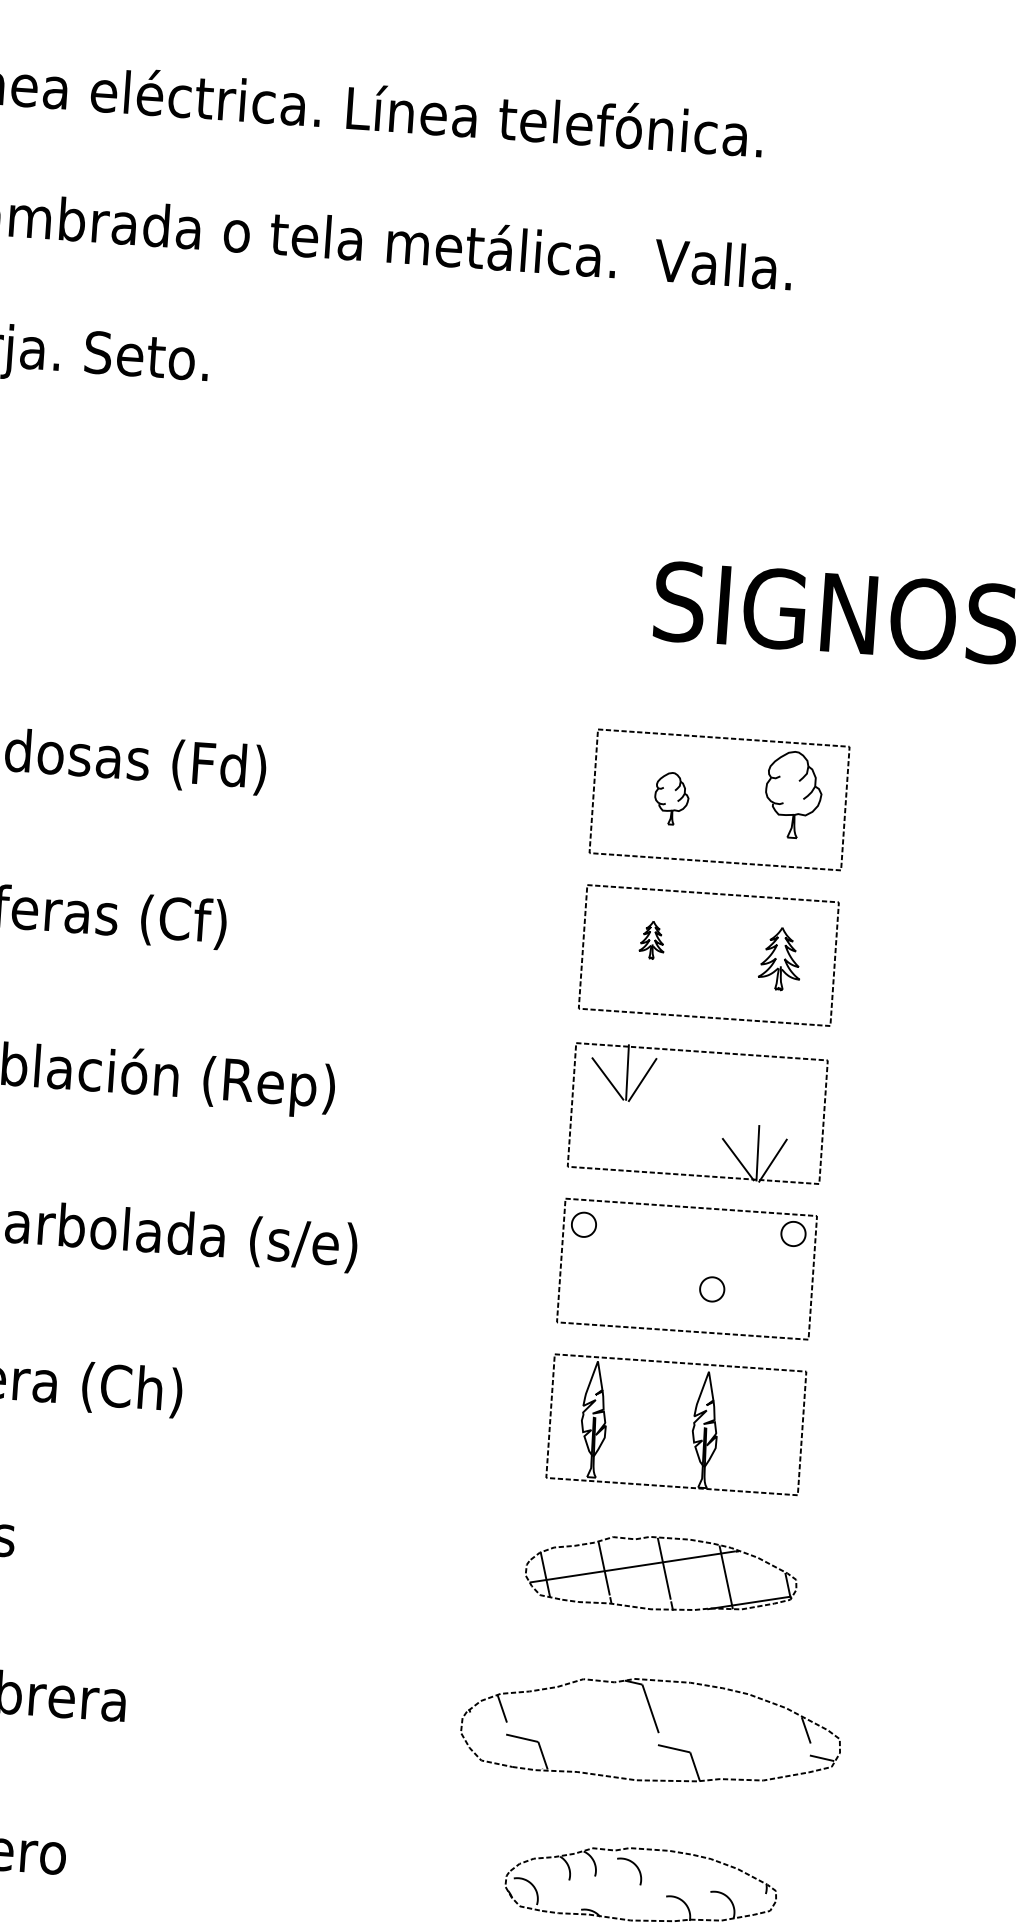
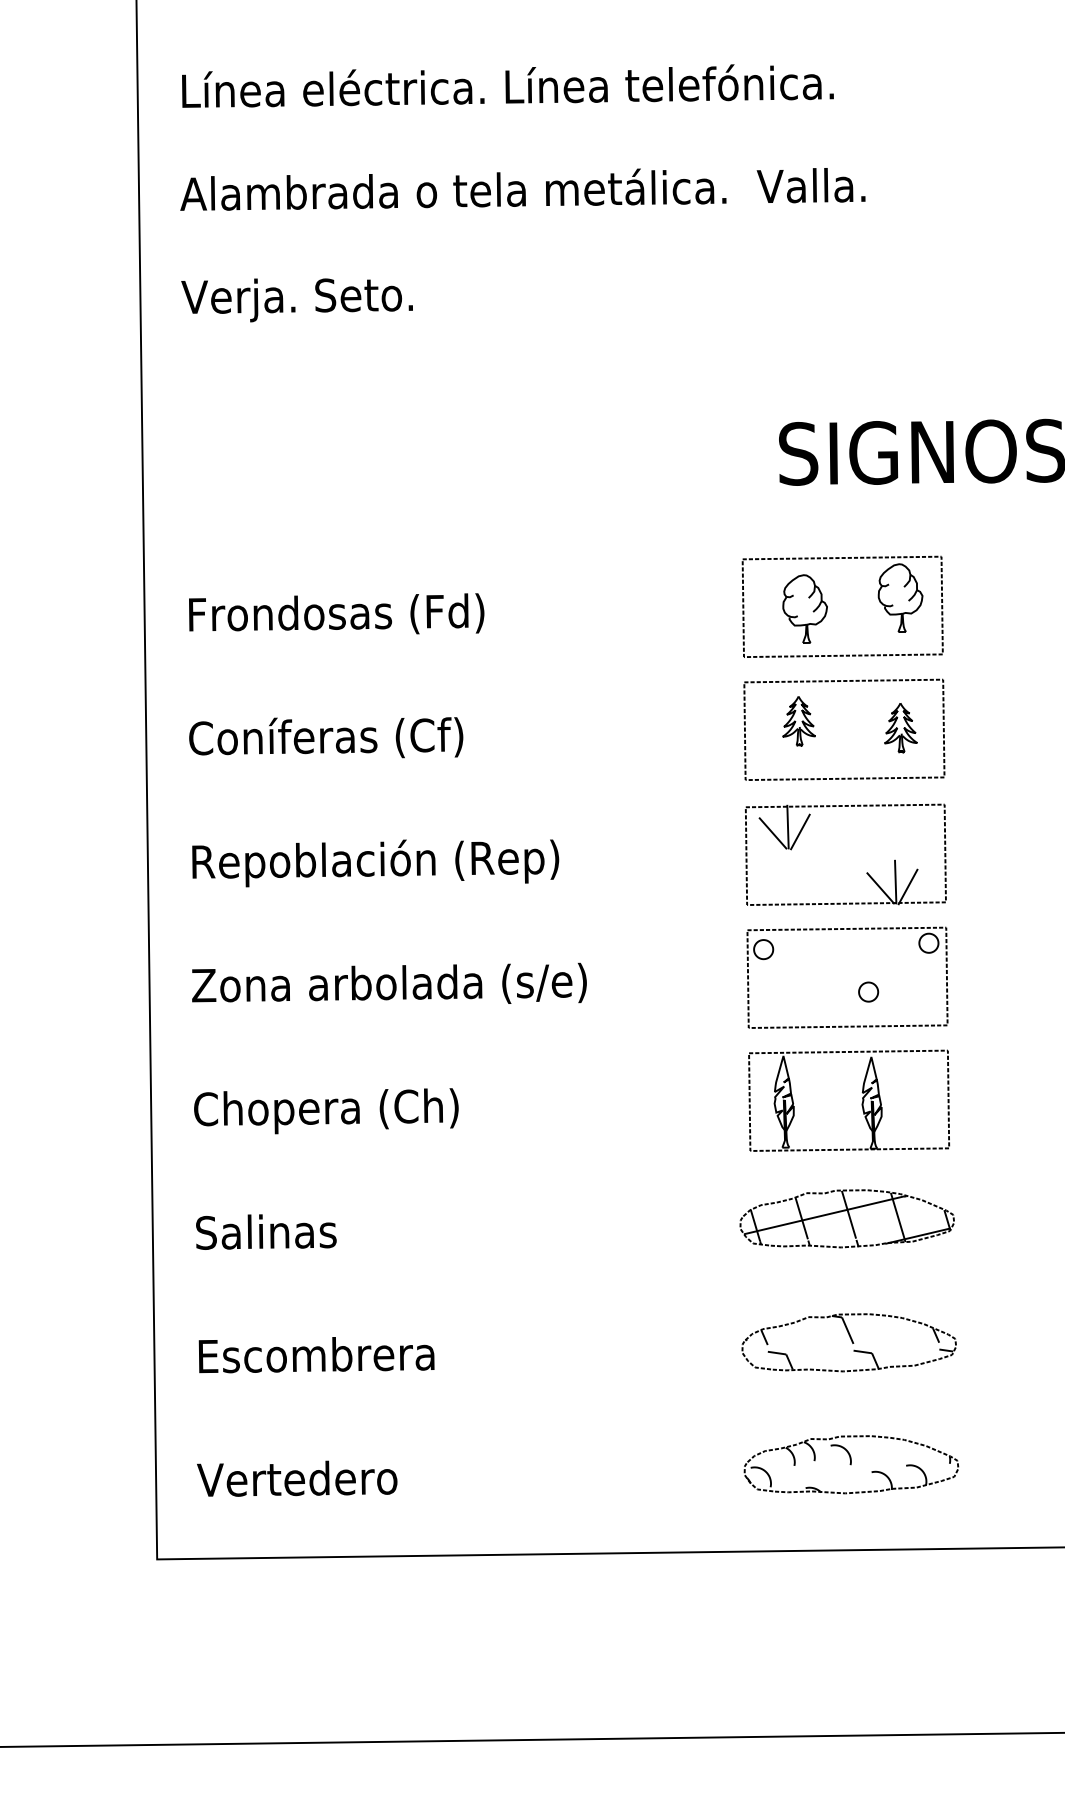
part: (671, 797) -> (804, 608), size x1.67
part: (651, 940) -> (798, 721), size x1.67
part: (650, 1730) -> (848, 1342), size x0.71

